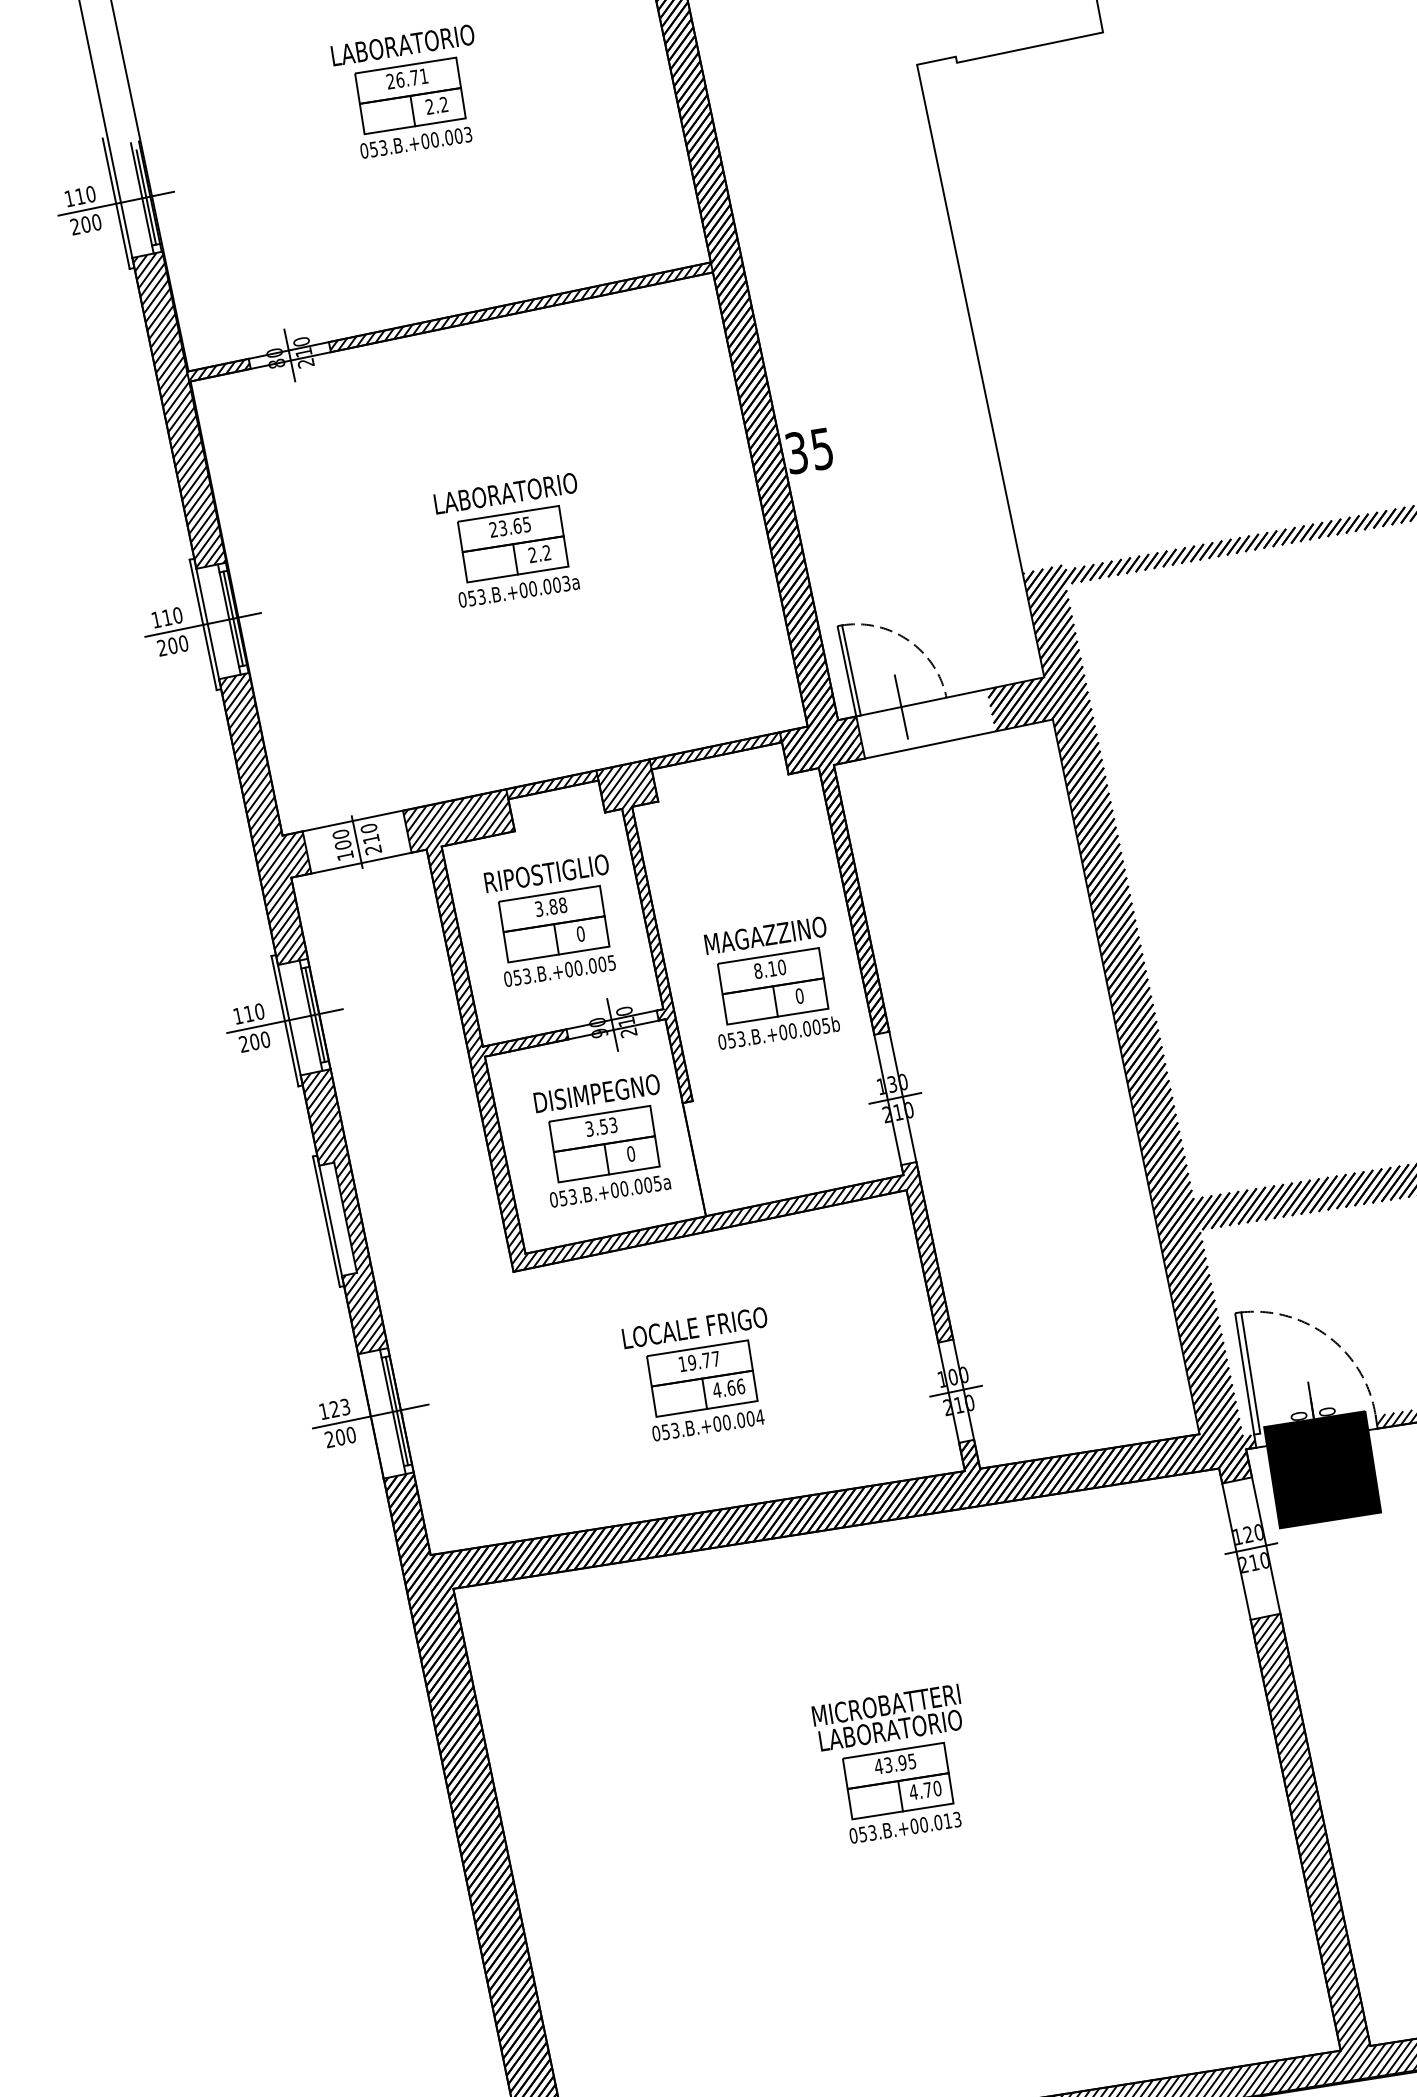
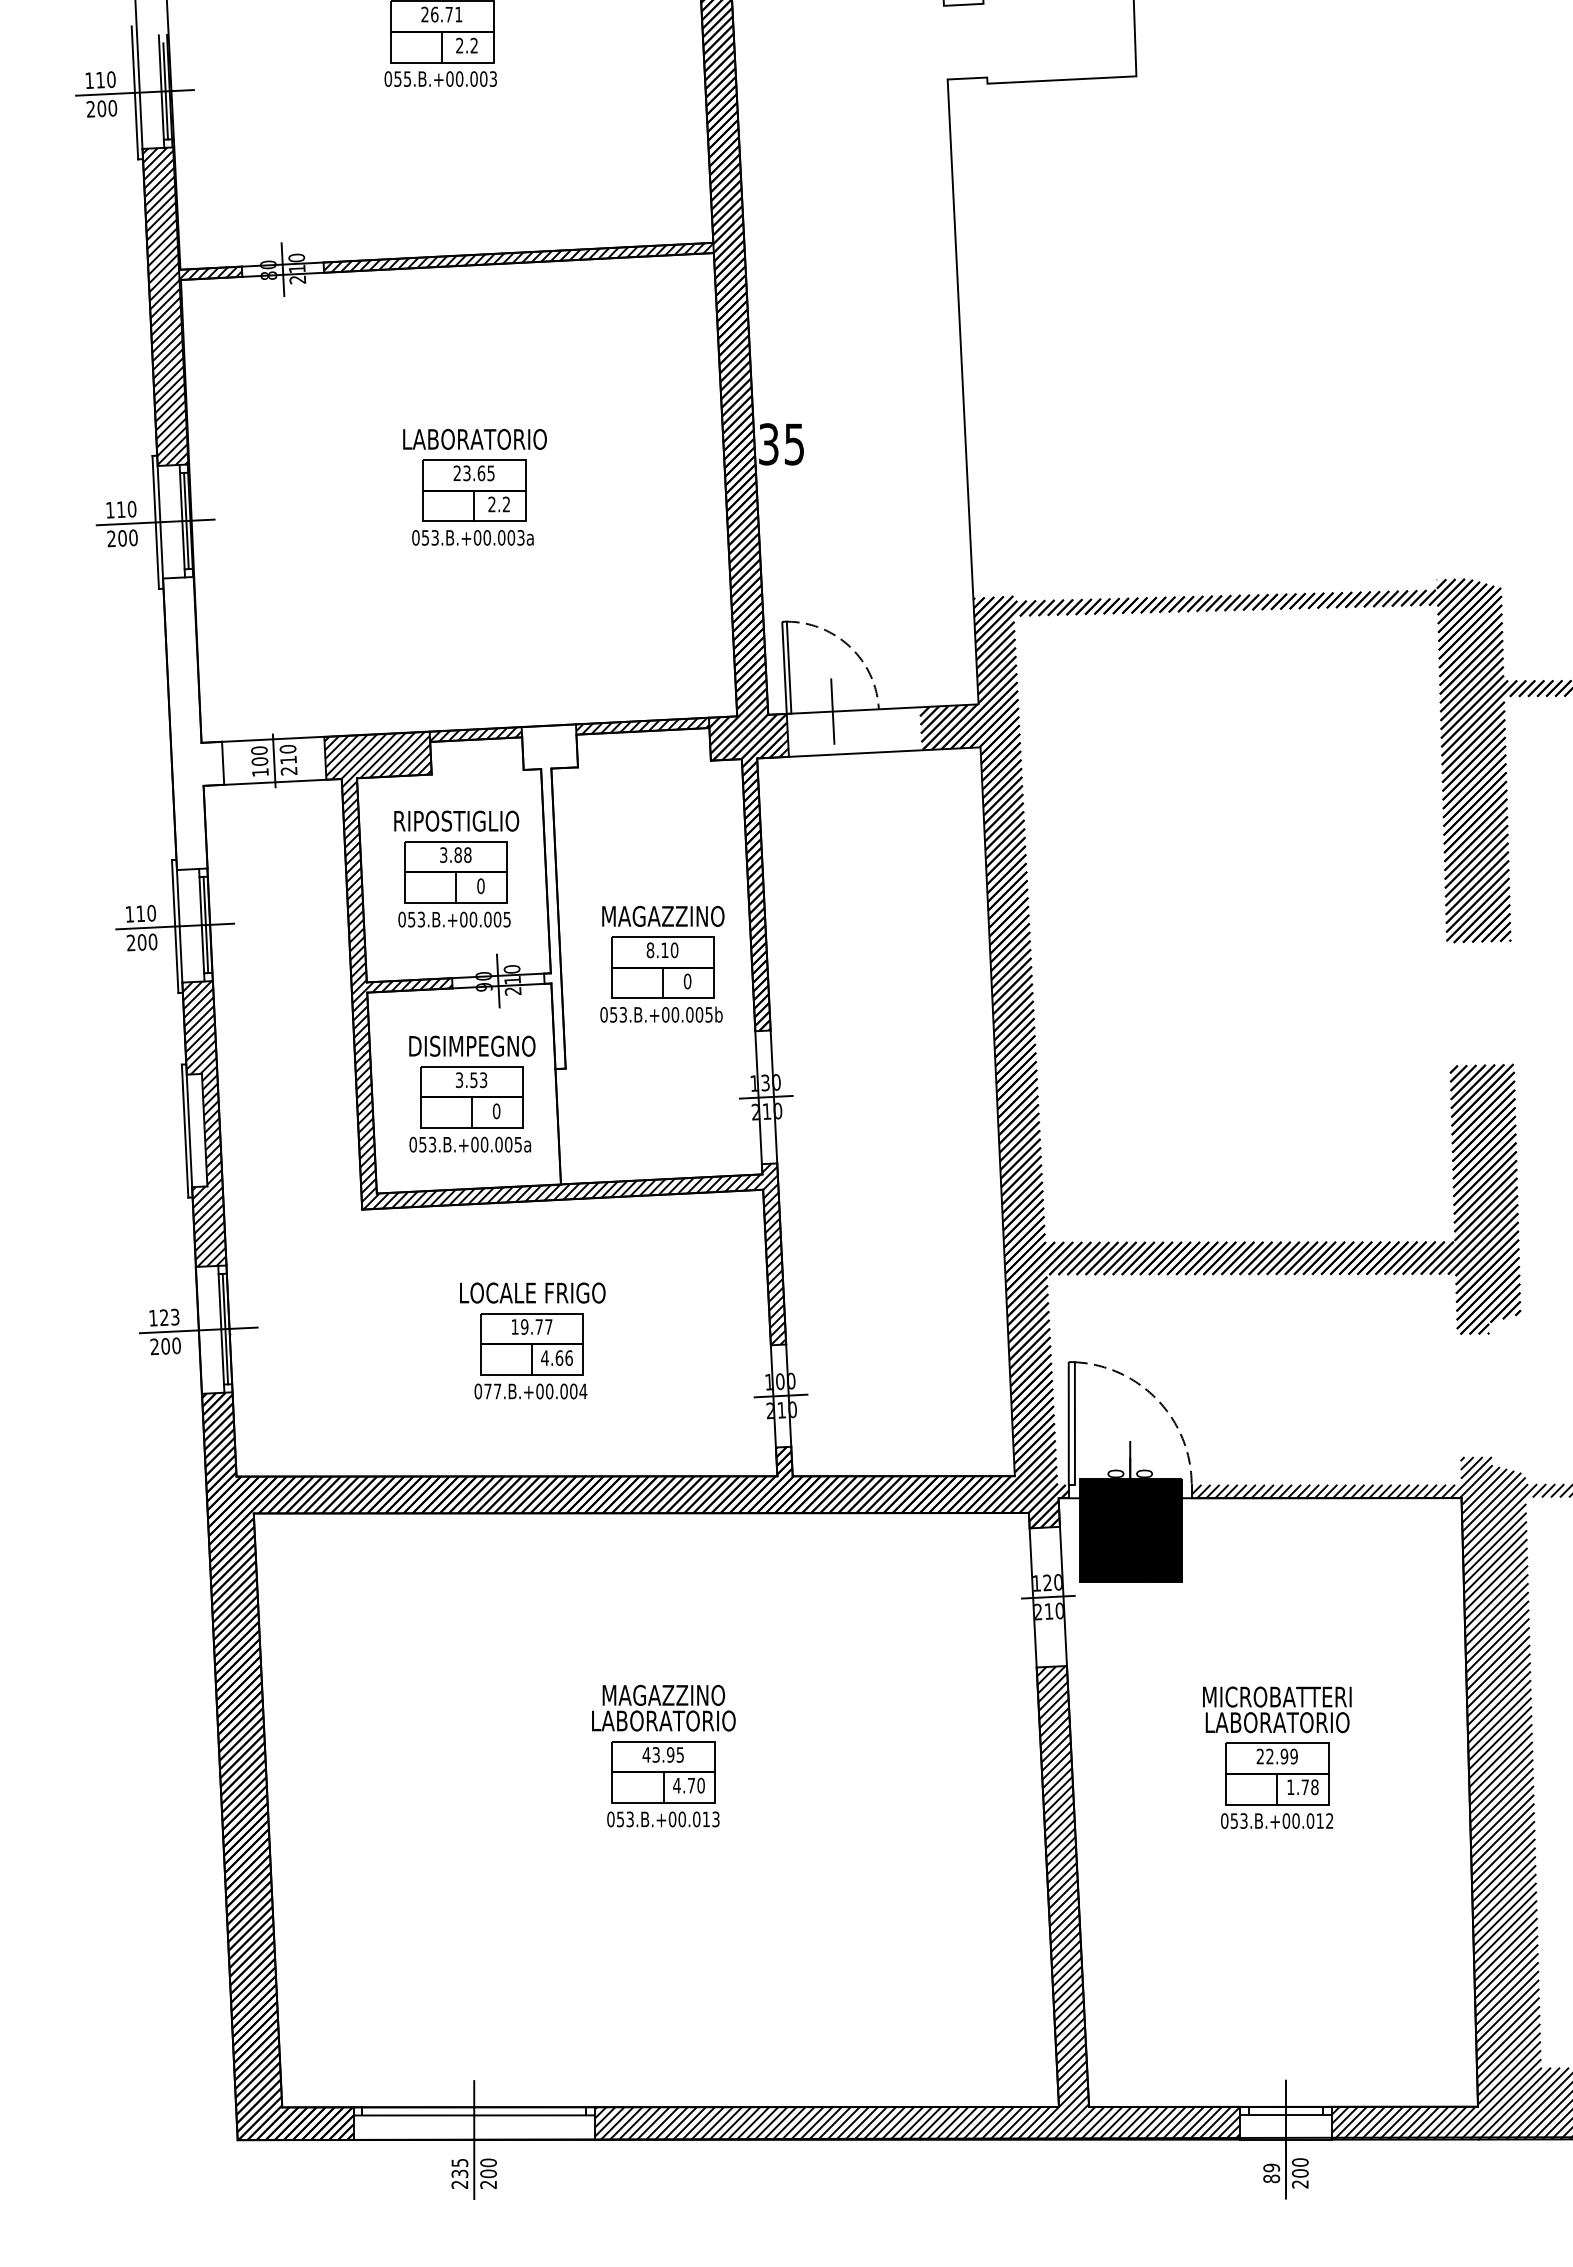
text: (383, 147) -> (407, 78), 053.B.+00.003 -> 055.B.+00.003
hatch: (271, 817) -> (193, 723), removed
hatch: (650, 933) -> (549, 896), removed
text: (670, 1431) -> (492, 1391), 053.B.+00.004 -> 077.B.+00.004
text: (886, 1704) -> (663, 1694), MICROBATTERI -> MAGAZZINO

